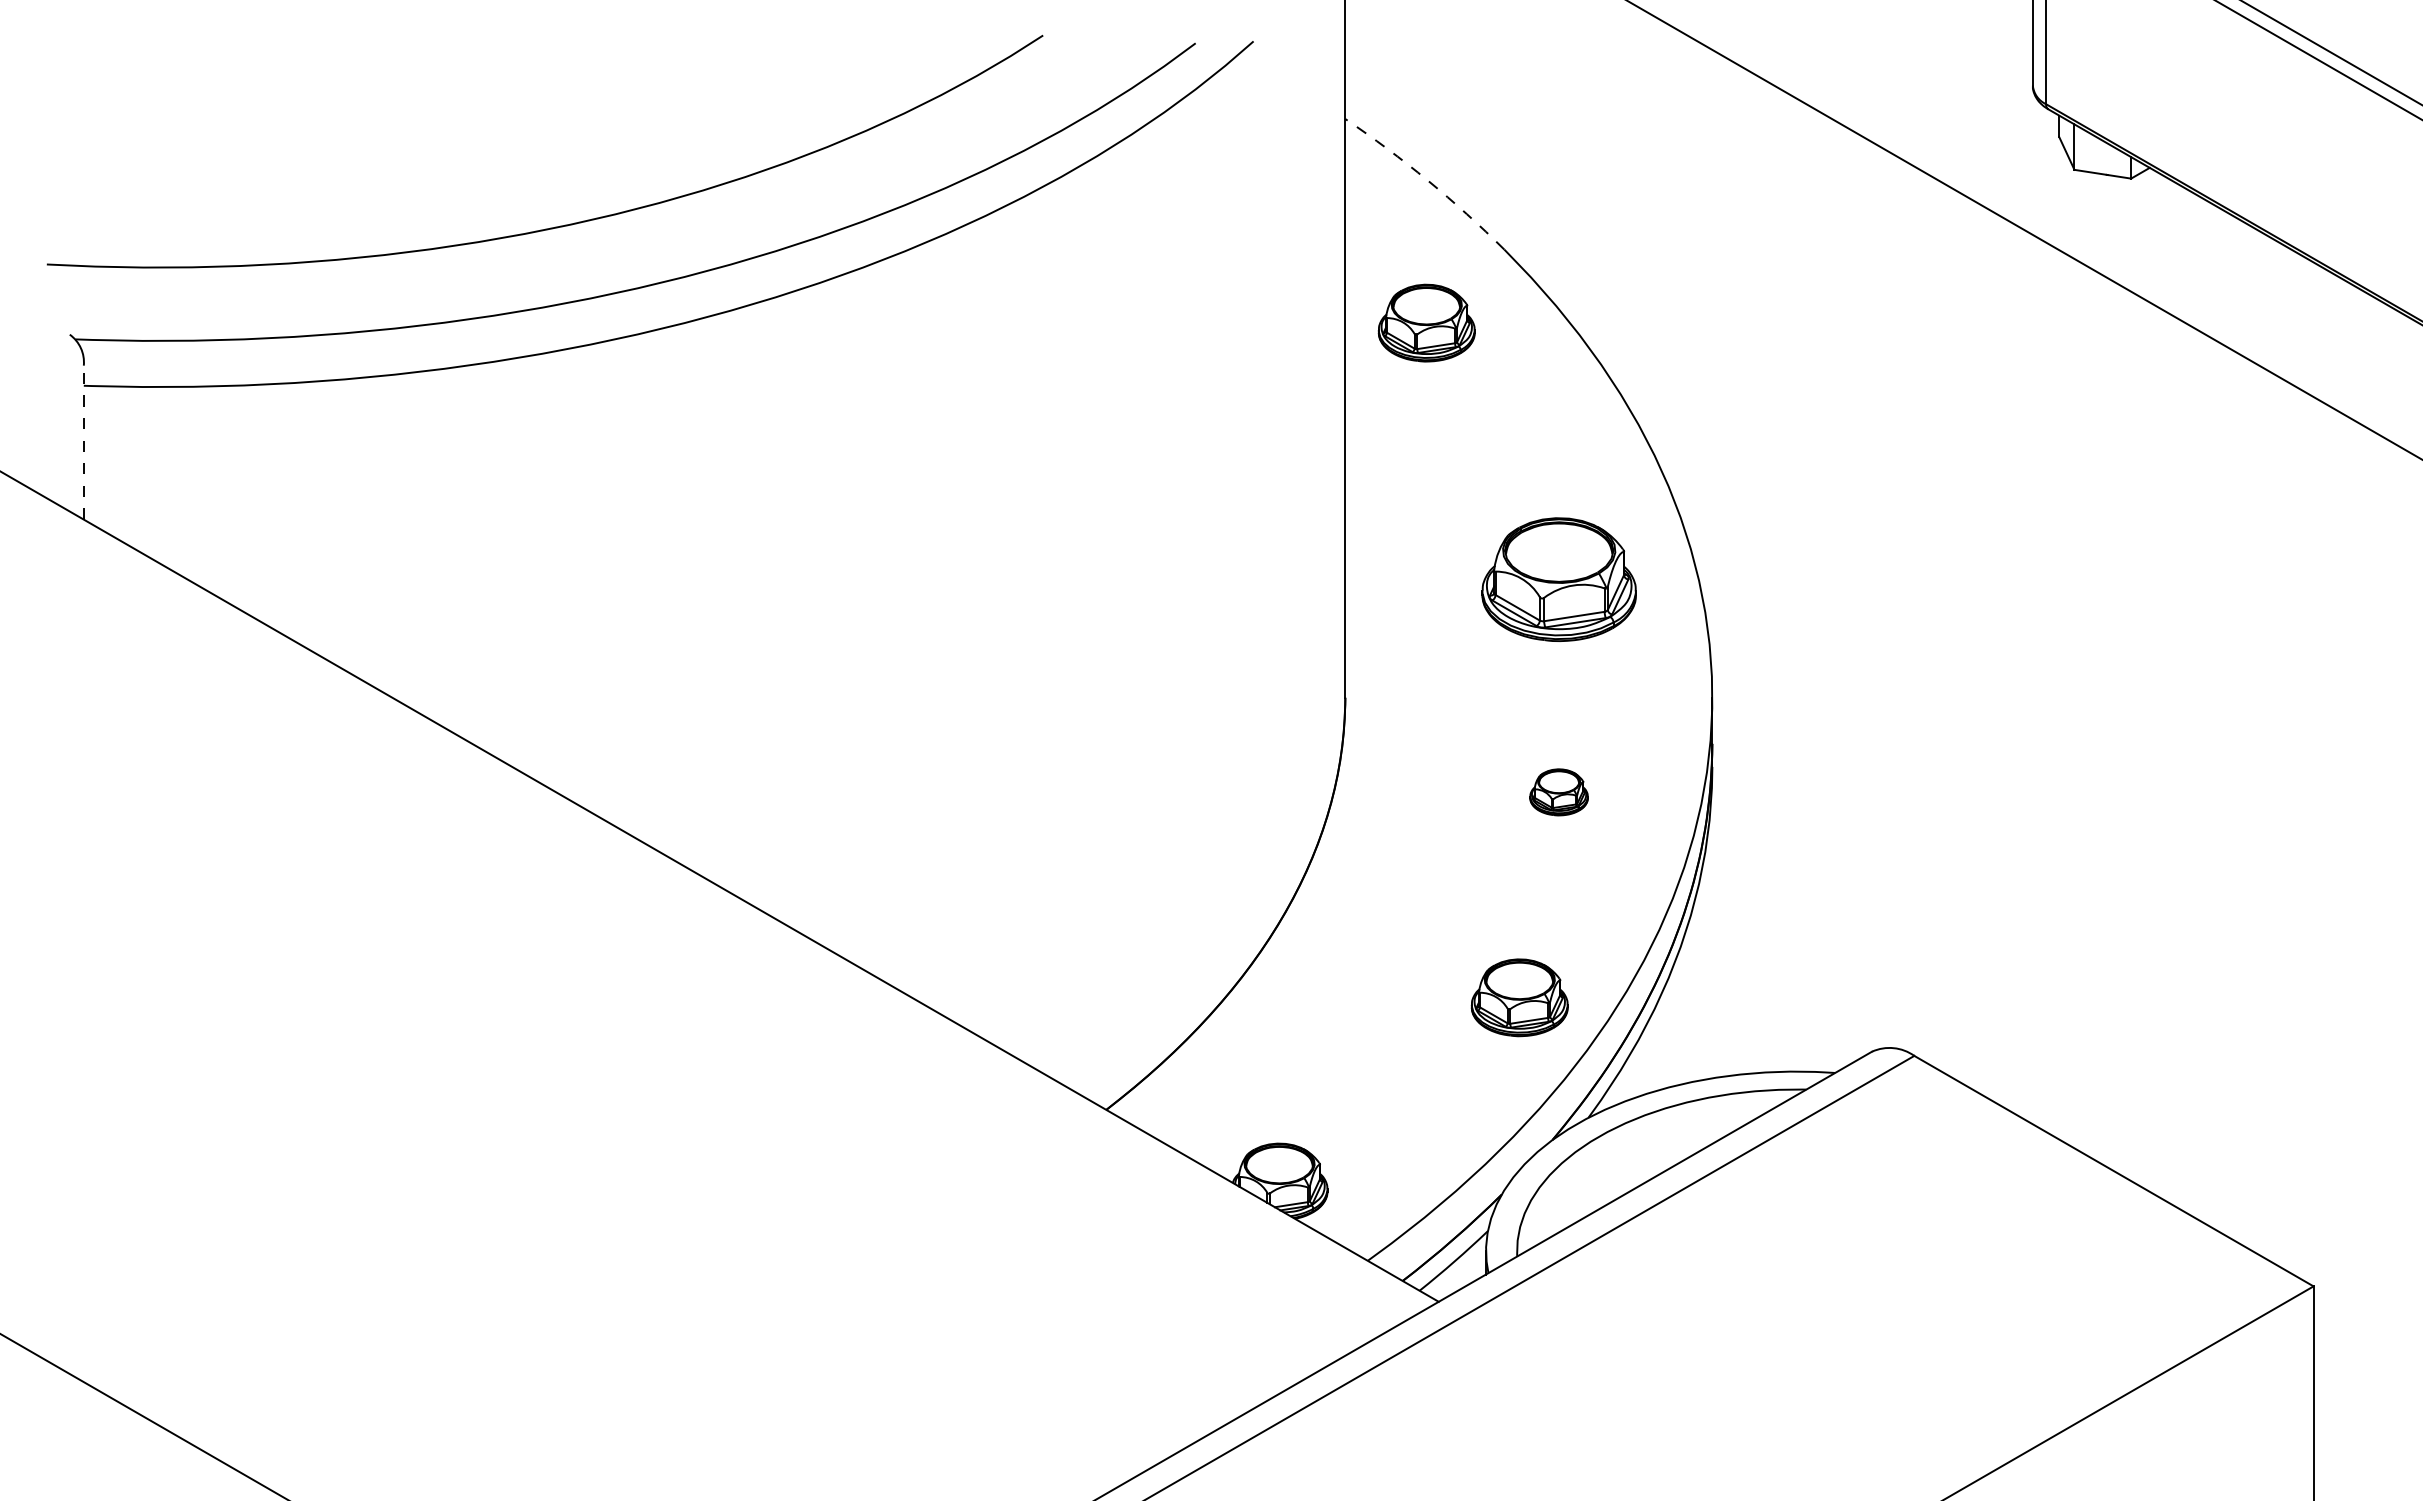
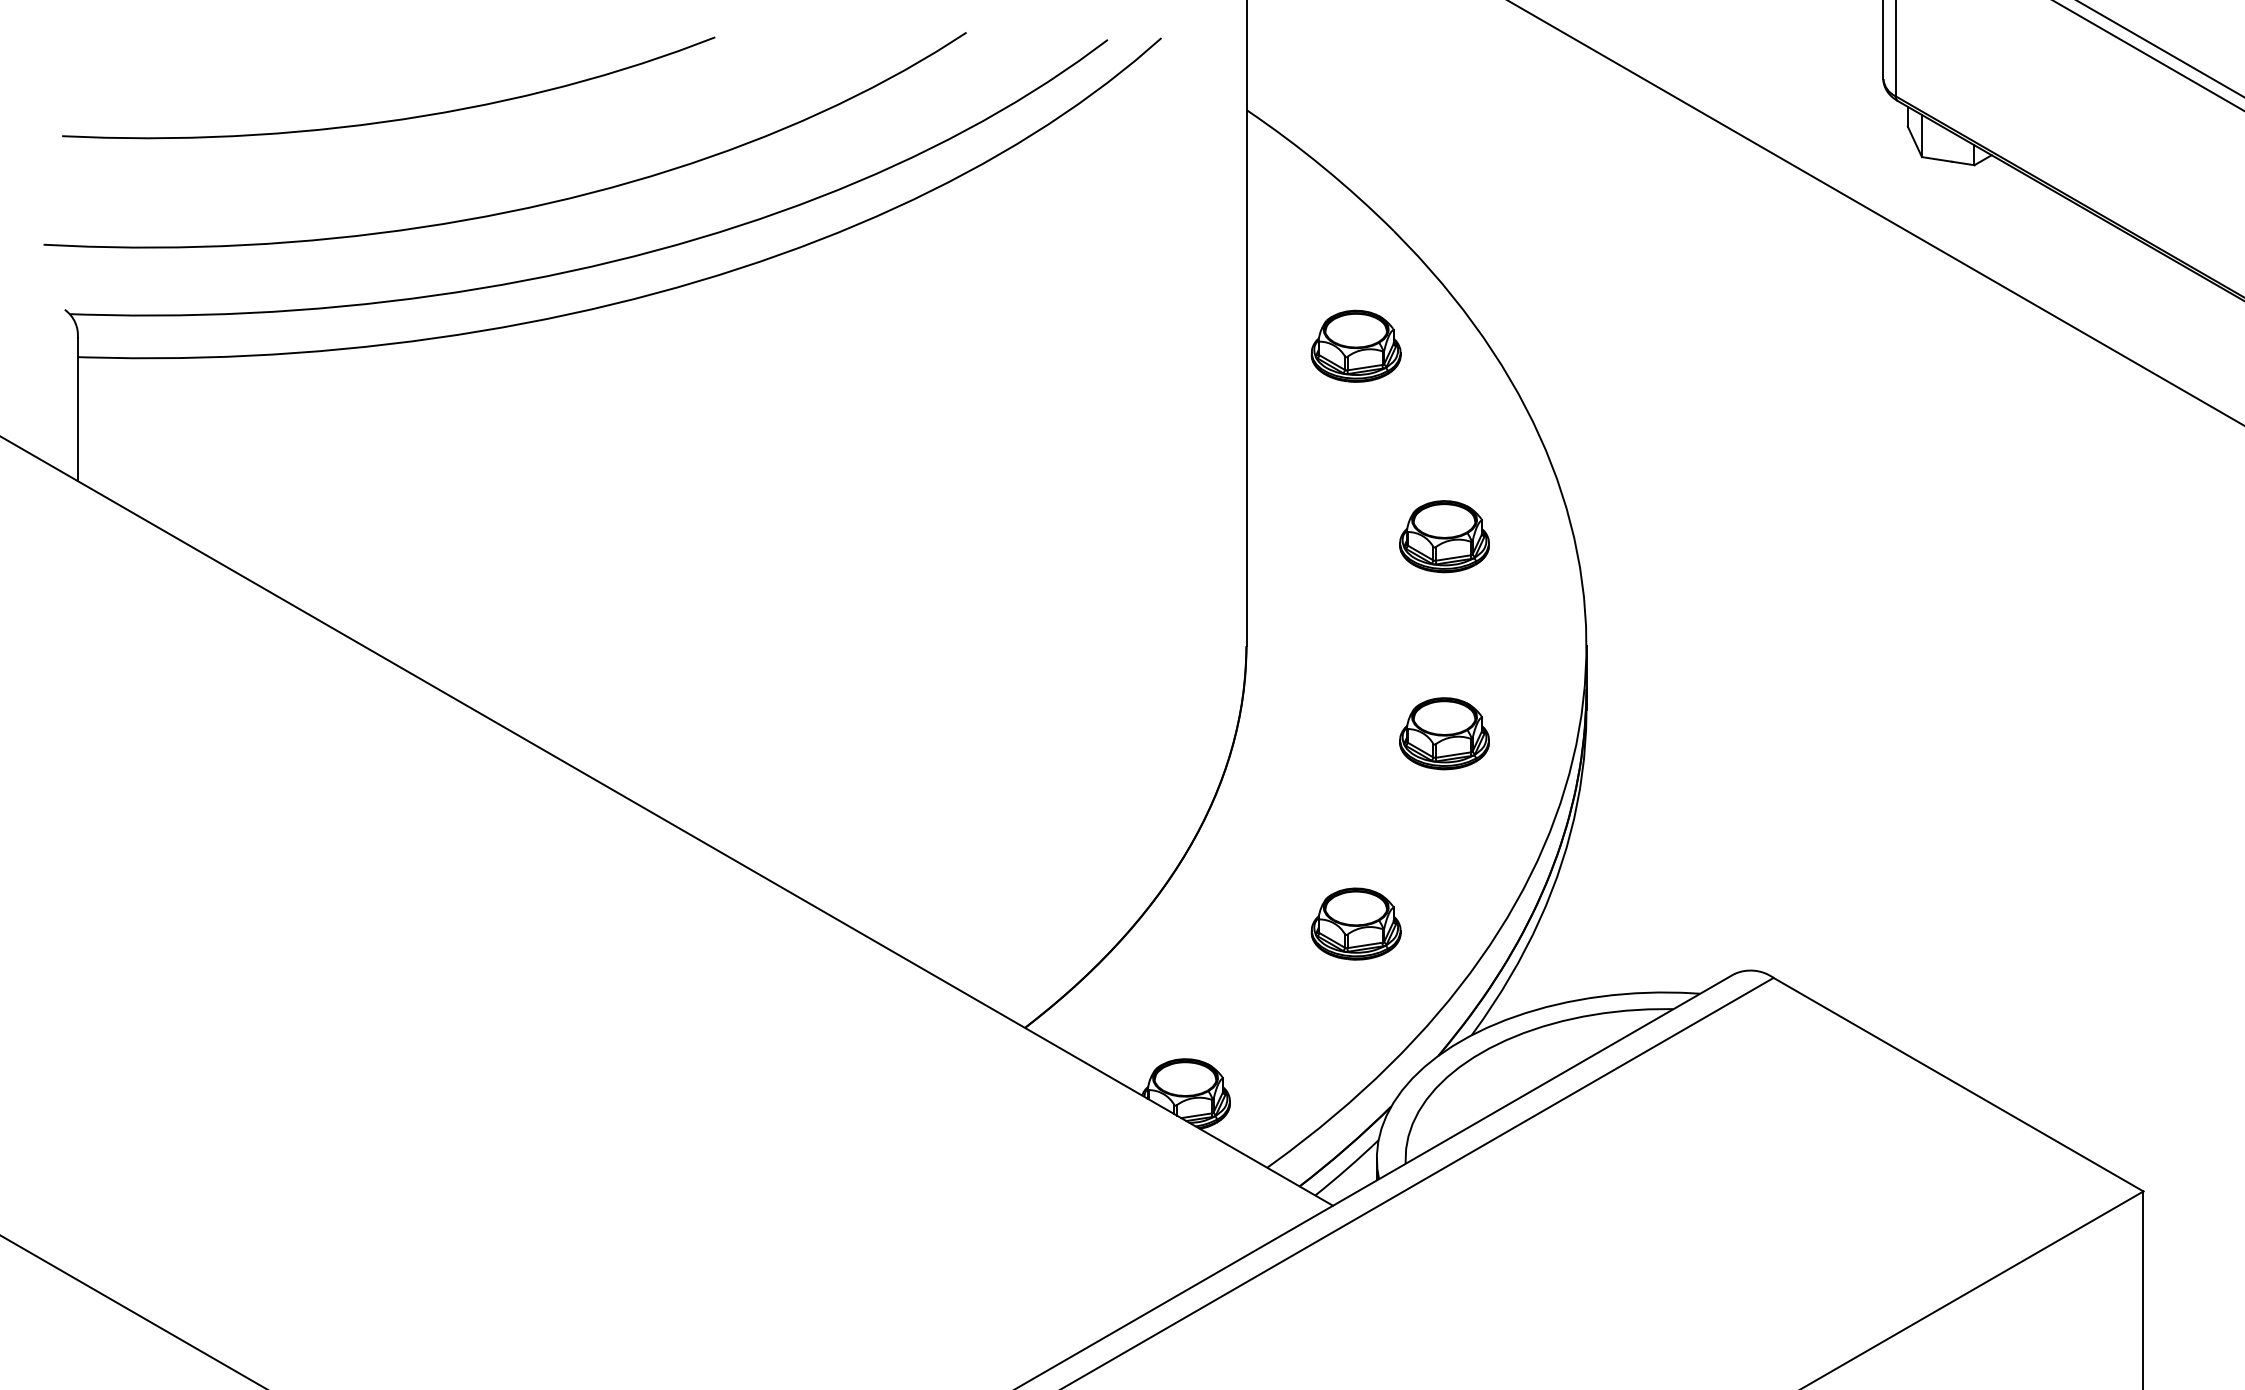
curve: (422, 129) -> (391, 119), added
arc: (1427, 180) -> (1322, 166), dashed -> solid
part: (1426, 322) -> (1355, 345), moved
line: (83, 442) -> (77, 409), dashed -> solid
part: (1558, 579) -> (1443, 536), size x0.62
part: (1558, 792) -> (1443, 733), size x1.67
part: (1519, 997) -> (1355, 923), moved

